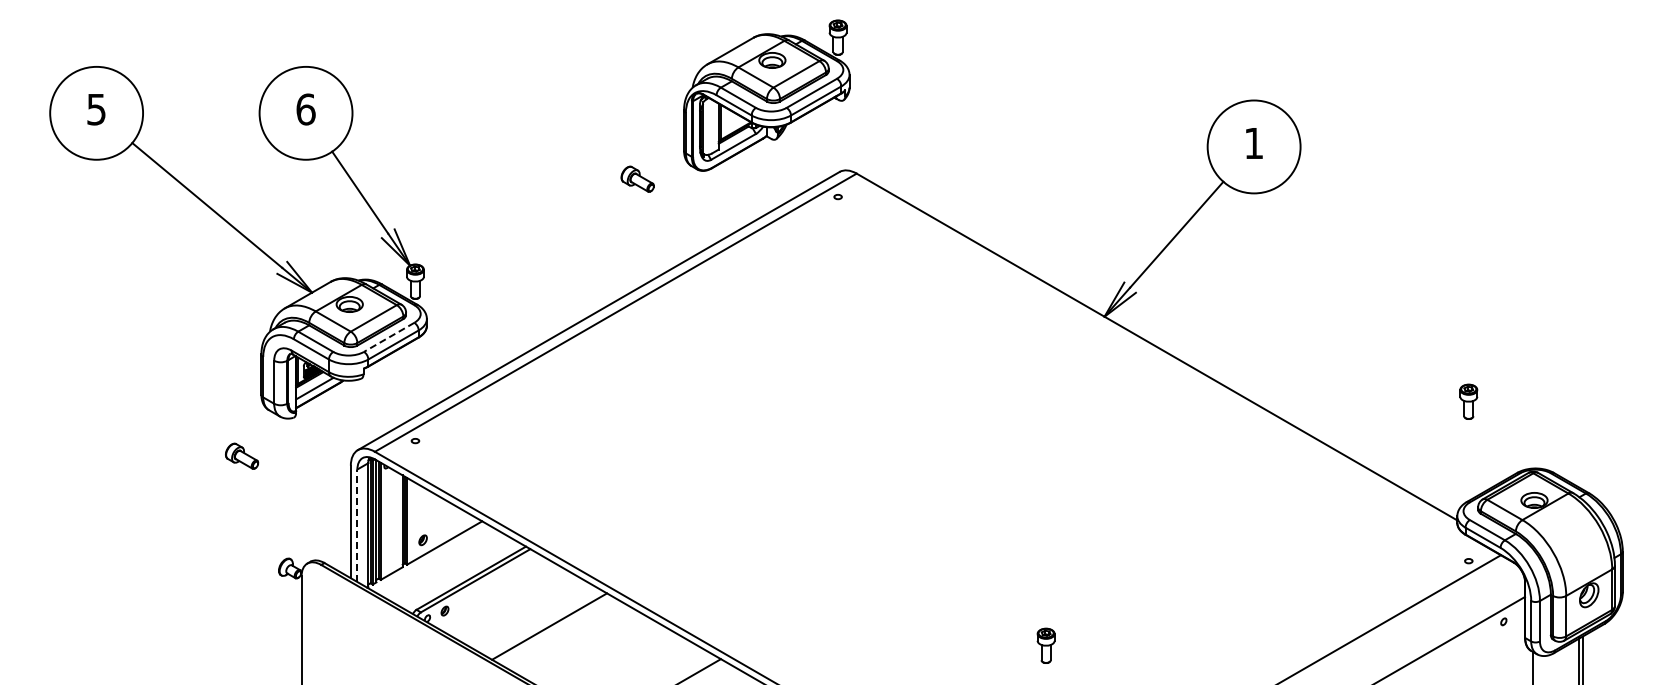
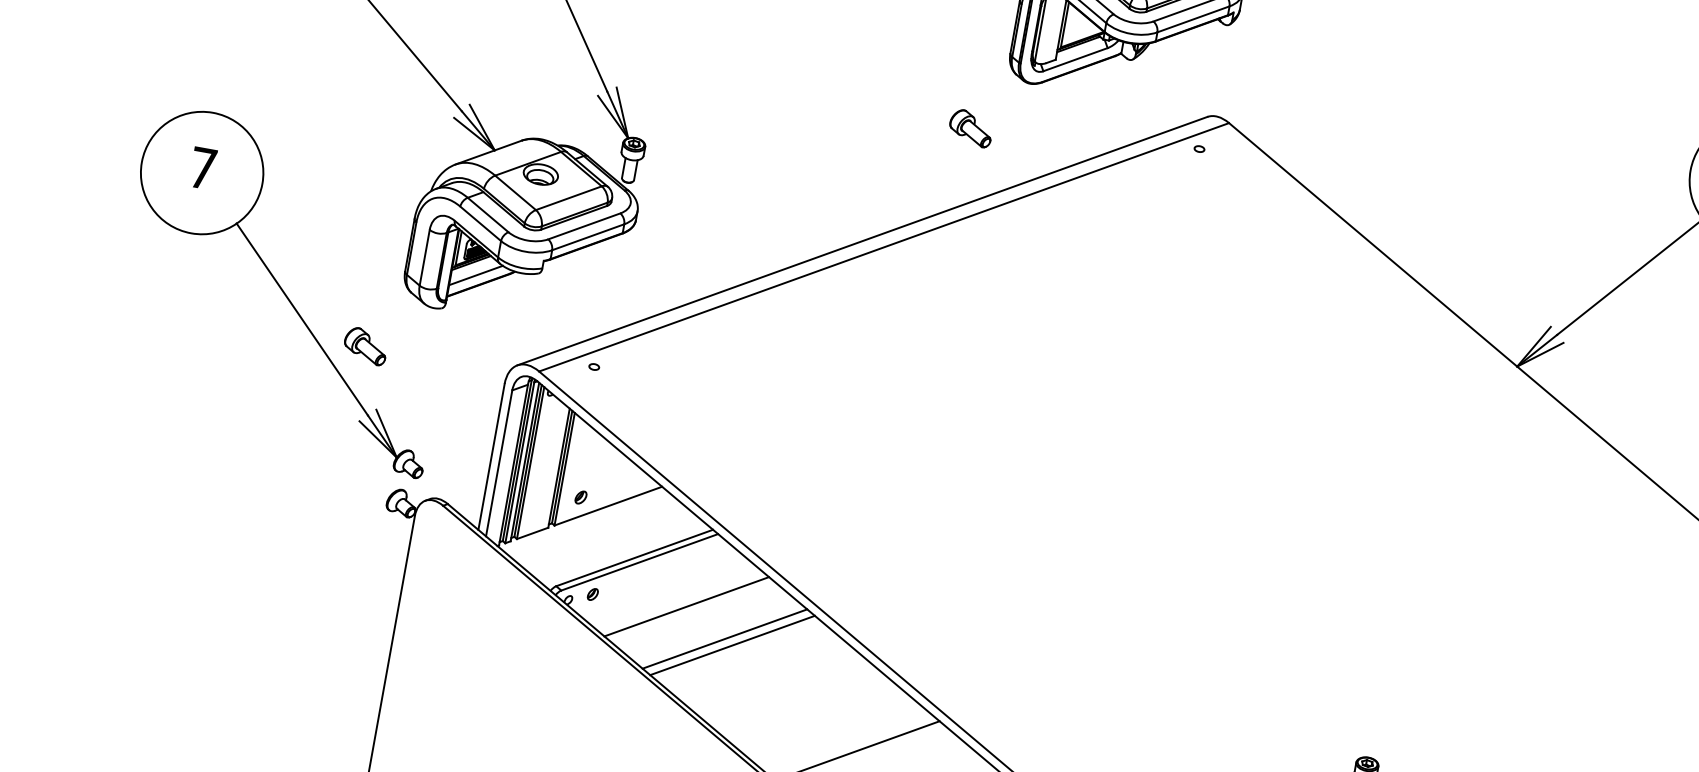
part: (637, 178) -> (970, 127), moved
line: (388, 337) -> (583, 226), dashed -> solid
part: (175, 424) -> (286, 289), added
line: (357, 525) -> (499, 463), dashed -> solid
line: (516, 607) -> (686, 606), added
line: (555, 630) -> (731, 645), added

